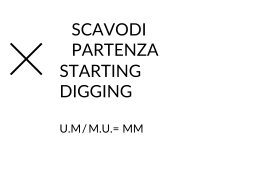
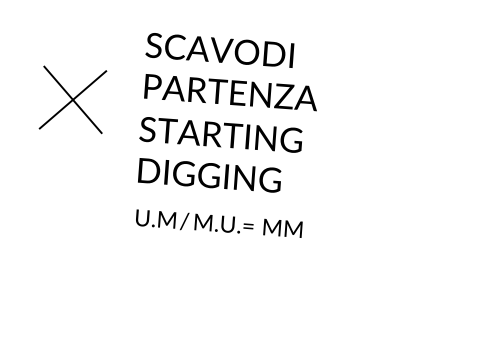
text: (115, 39) -> (232, 71), moved
text: (101, 128) -> (219, 223), moved

